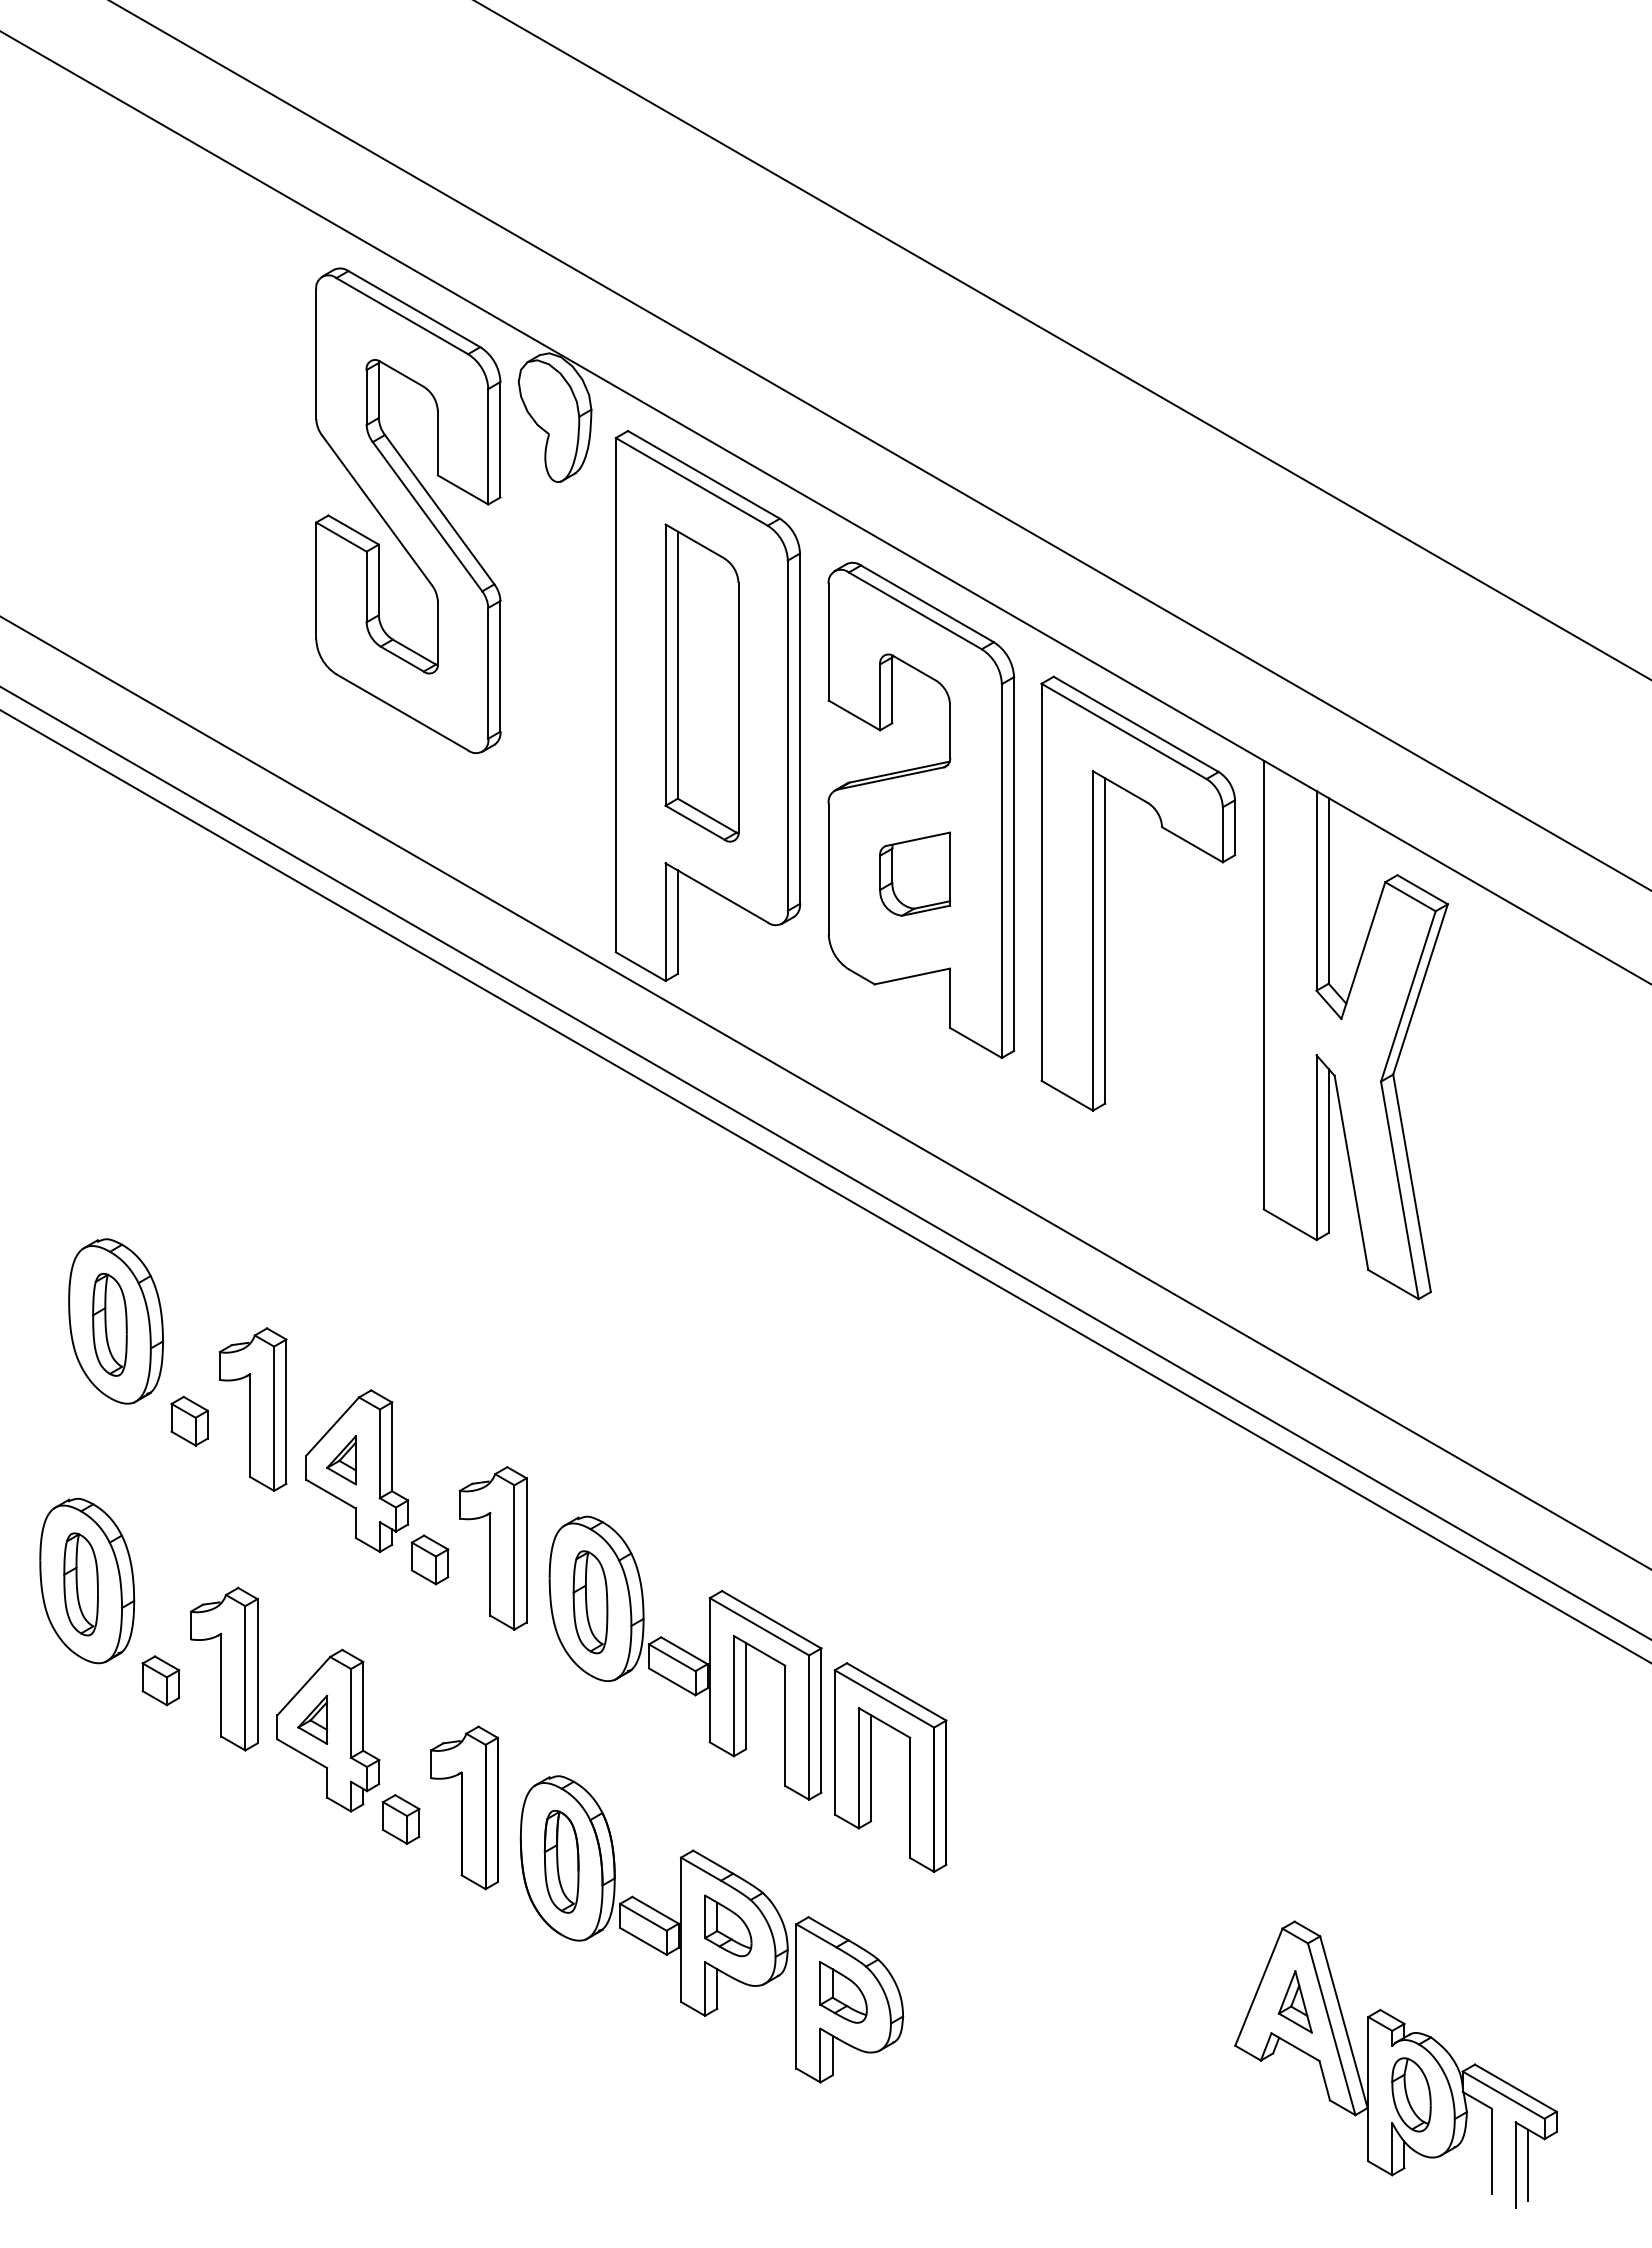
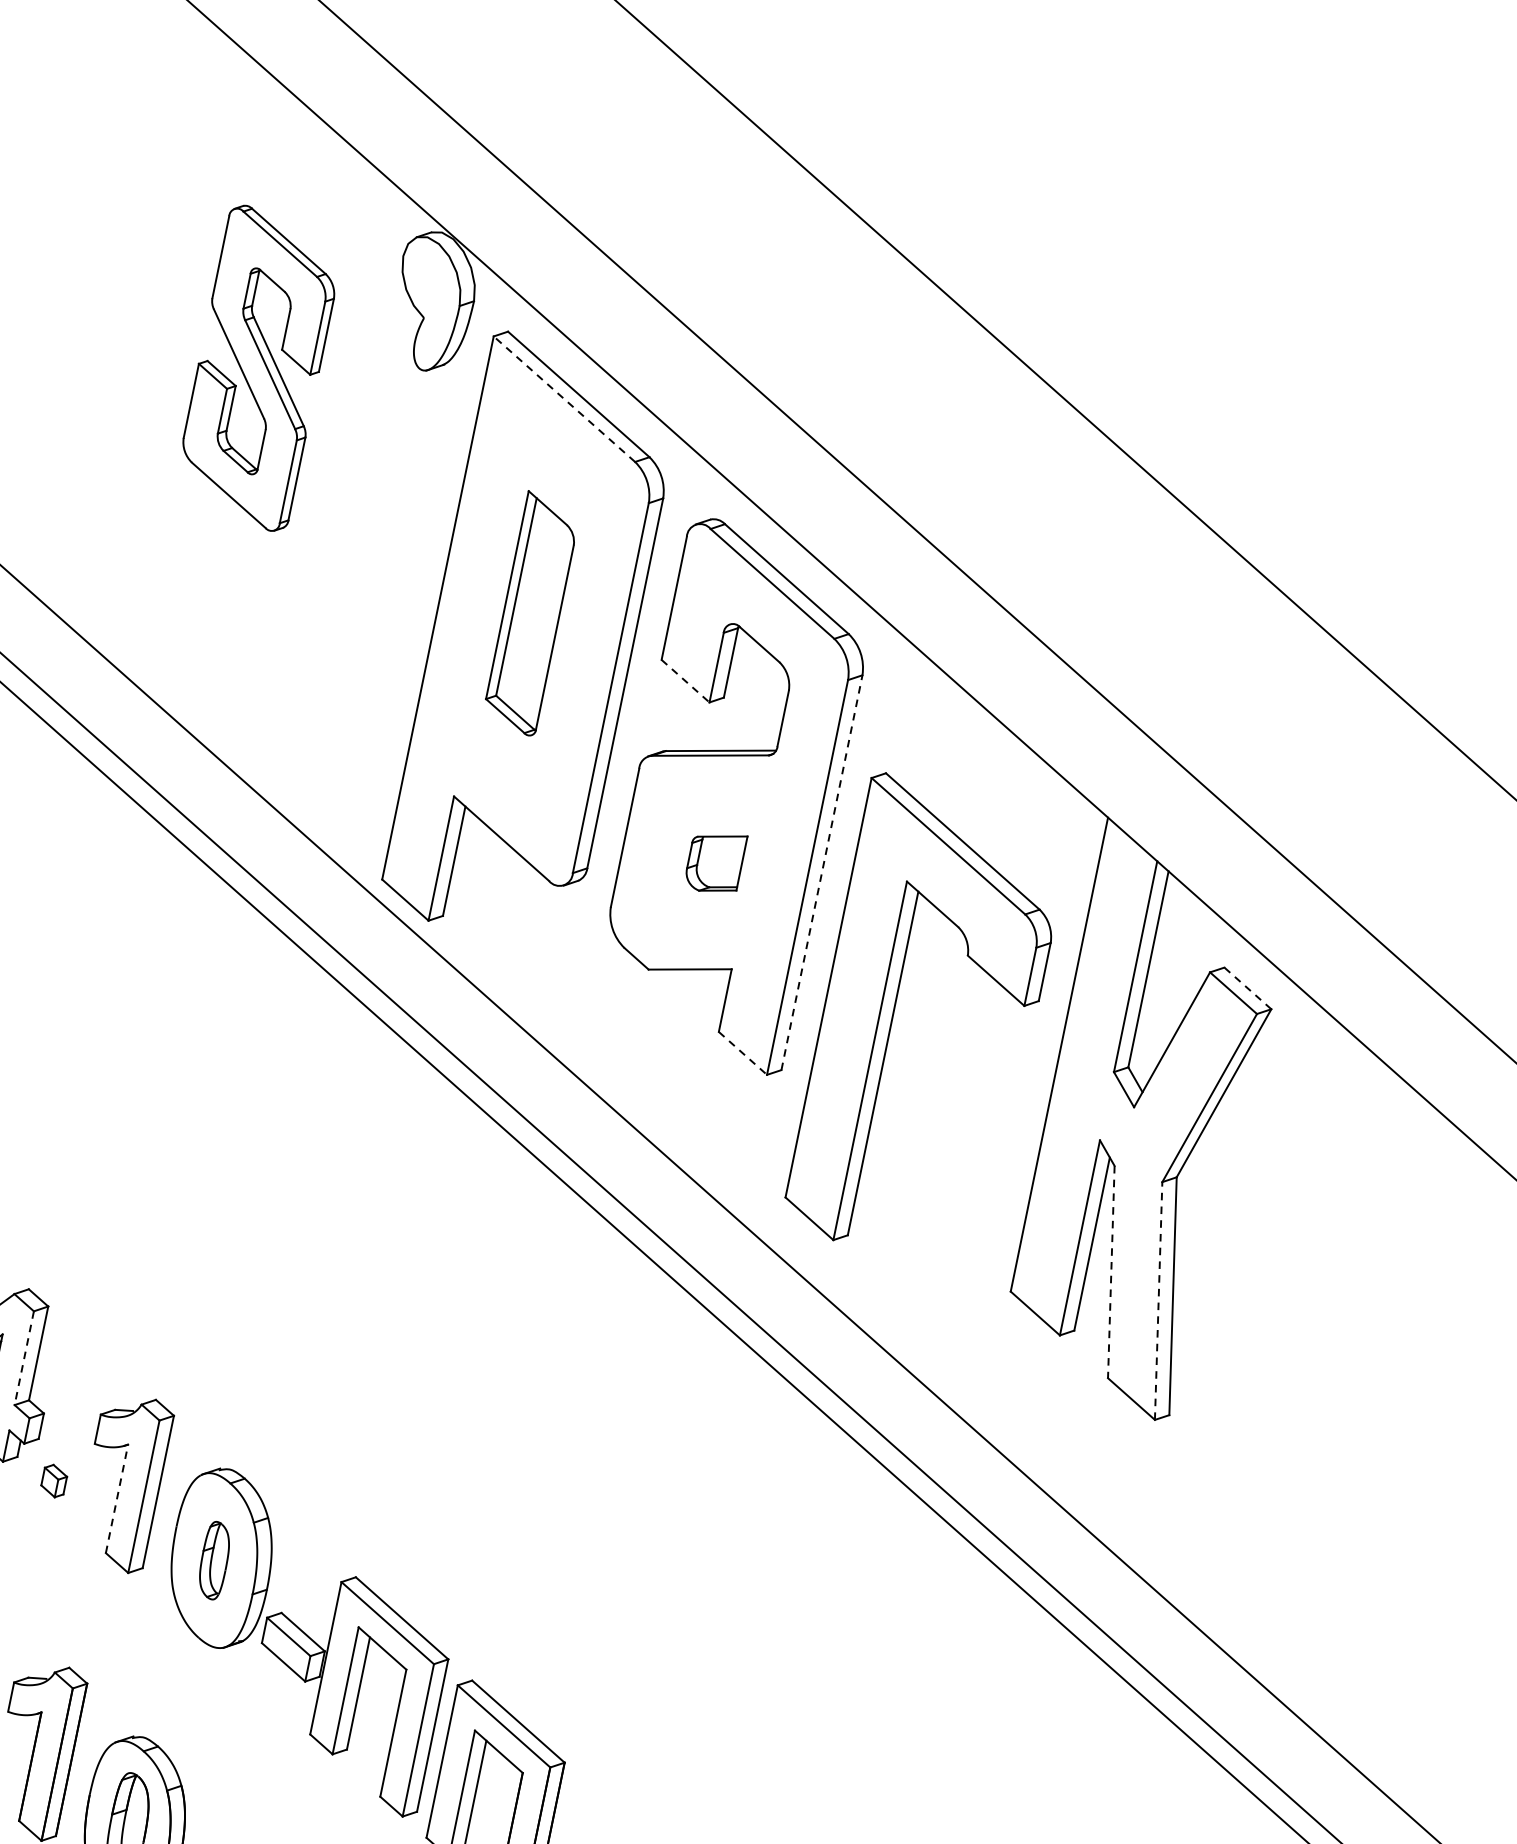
line: (691, 481) -> (564, 398), solid -> dashed
part: (408, 510) -> (258, 368), size x0.6
part: (701, 682) -> (531, 613), size x0.7
line: (854, 715) -> (685, 681), solid -> dashed
line: (1014, 864) -> (822, 873), solid -> dashed
part: (915, 873) -> (715, 861), size x0.7
line: (1422, 889) -> (1247, 988), solid -> dashed
part: (1105, 893) -> (893, 1013), moved
line: (976, 1042) -> (743, 1053), solid -> dashed
line: (1351, 1173) -> (1111, 1272), solid -> dashed
line: (1399, 1189) -> (1158, 1300), solid -> dashed
line: (379, 1454) -> (23, 1358), solid -> dashed
part: (429, 1559) -> (53, 1480), size x0.6
line: (490, 1563) -> (117, 1497), solid -> dashed
part: (590, 1602) -> (214, 1560), size x0.7

